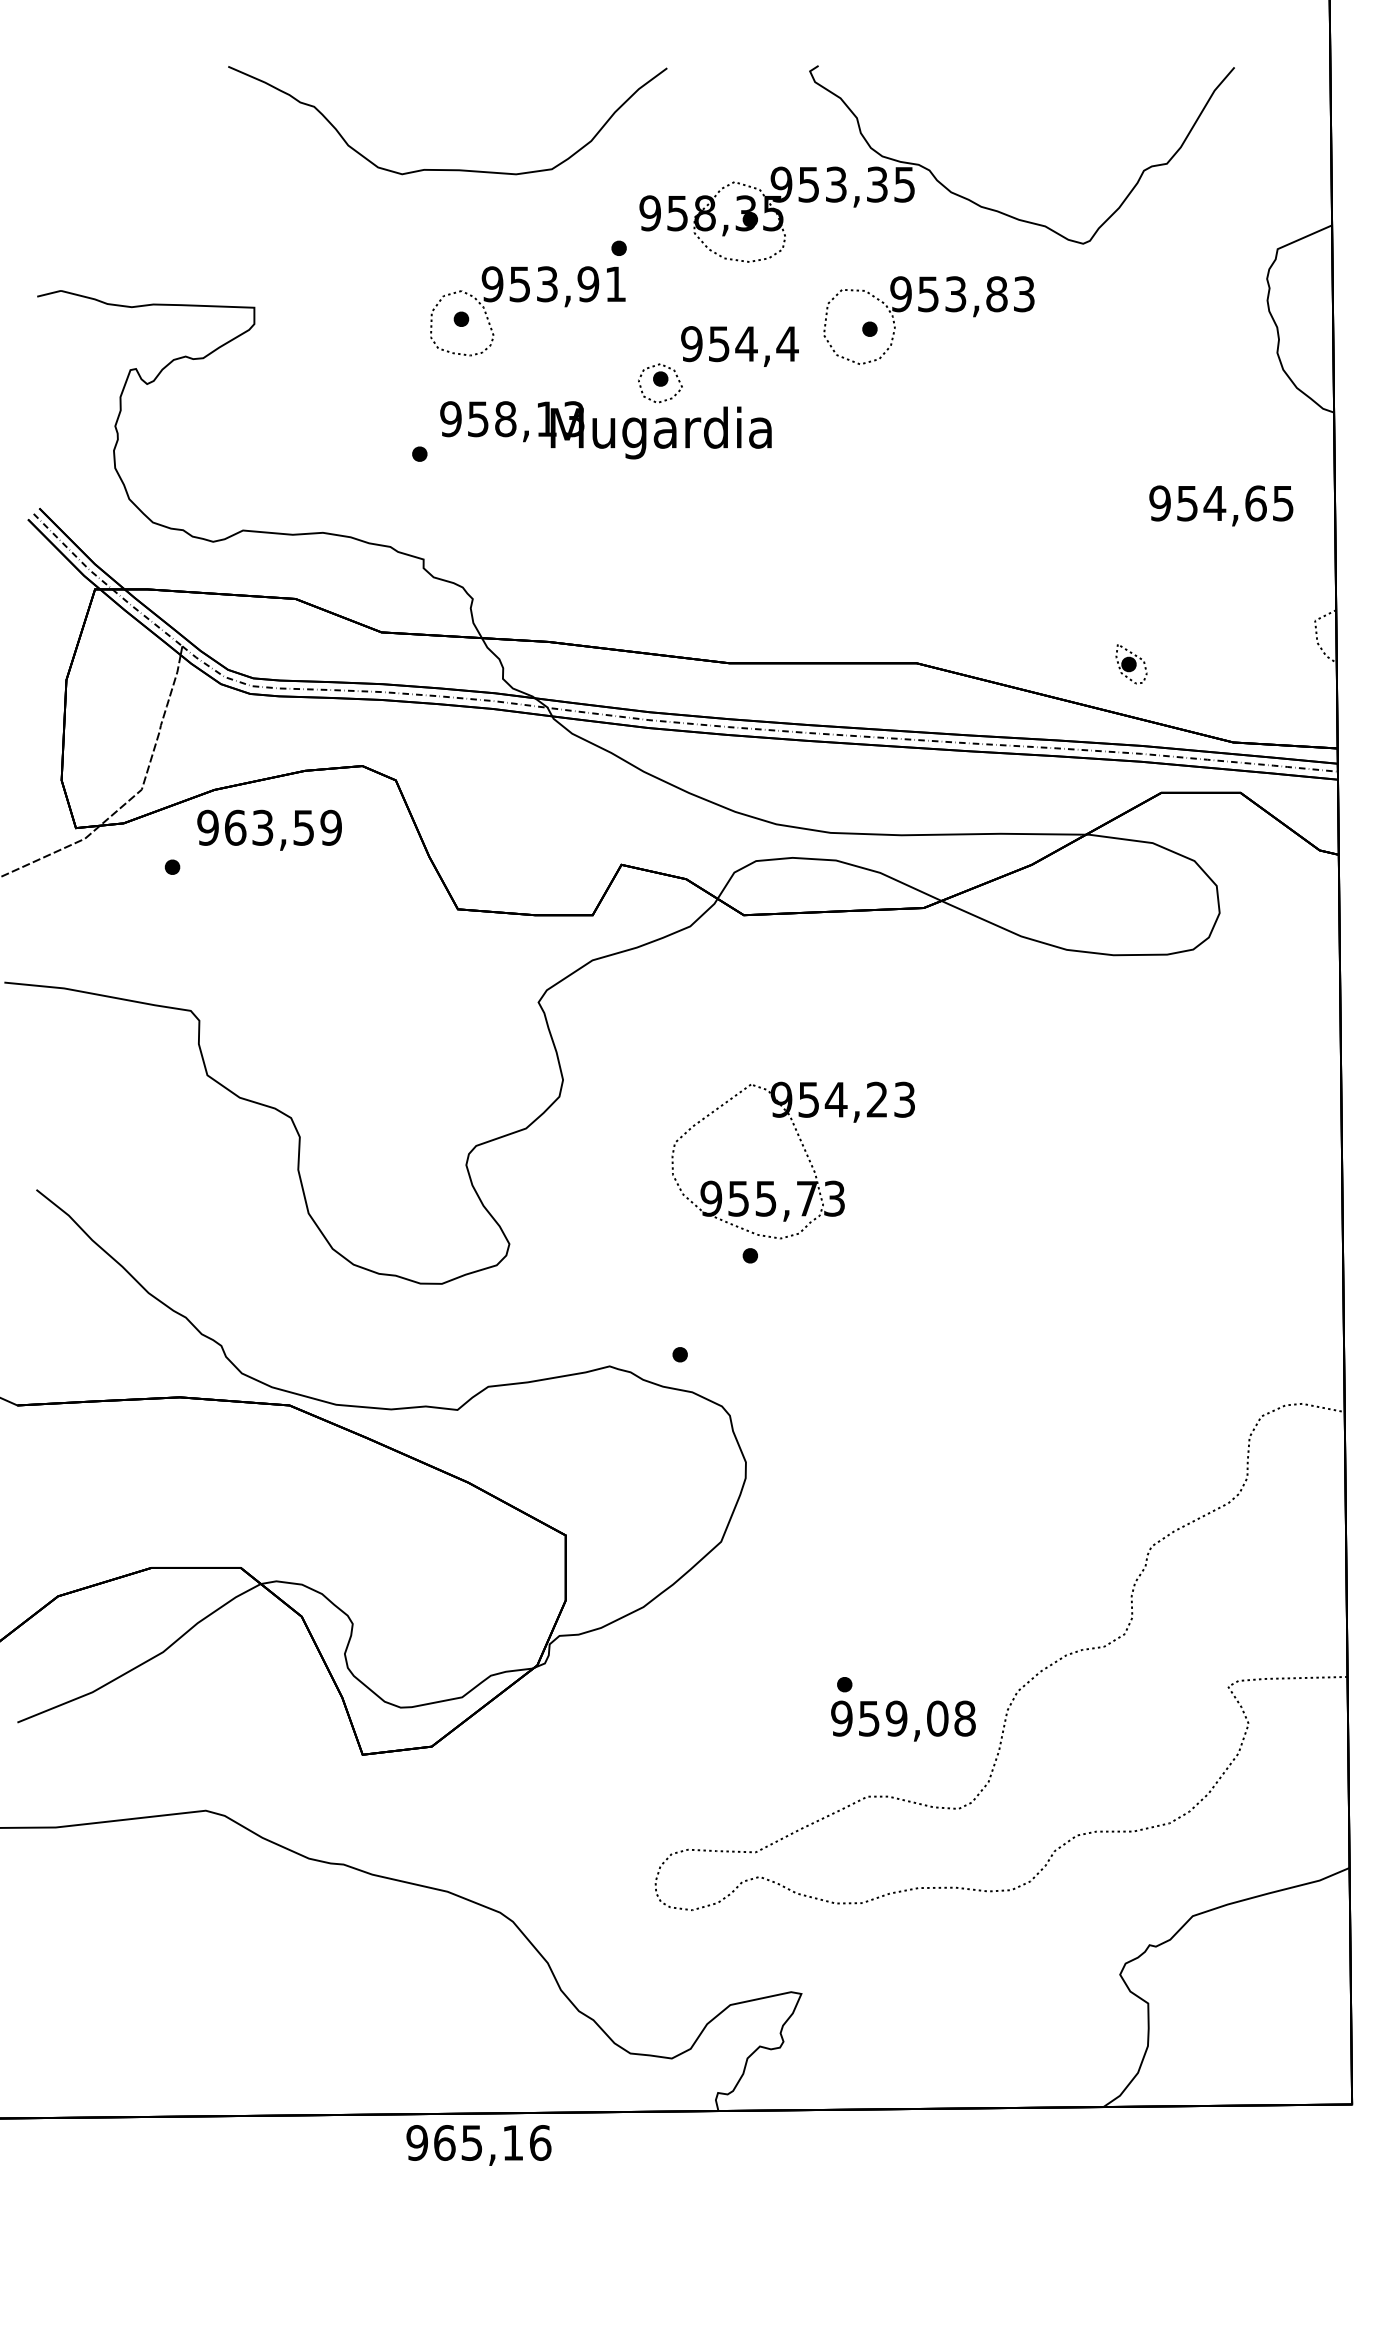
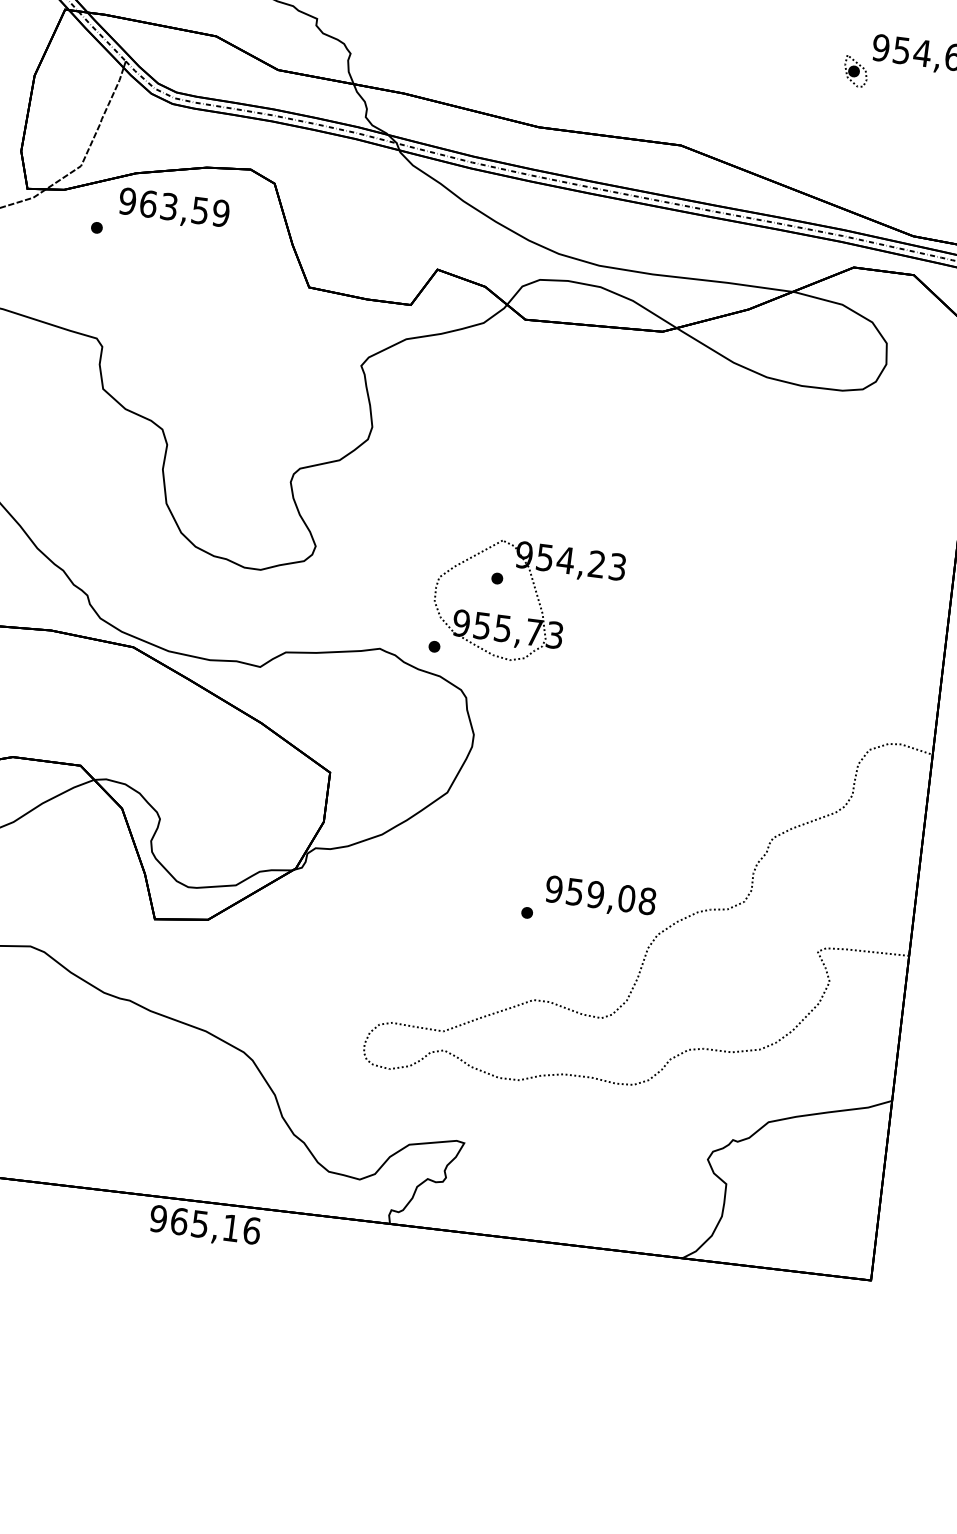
part: (1131, 664) -> (855, 71), moved
part: (806, 1156) -> (537, 600), moved
text: (903, 1720) -> (600, 896), moved

